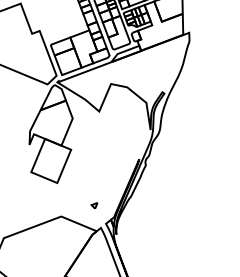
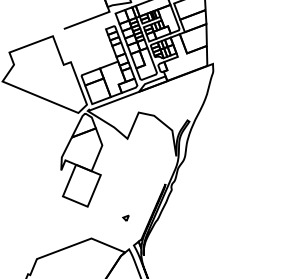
part: (93, 204) -> (125, 217), moved

